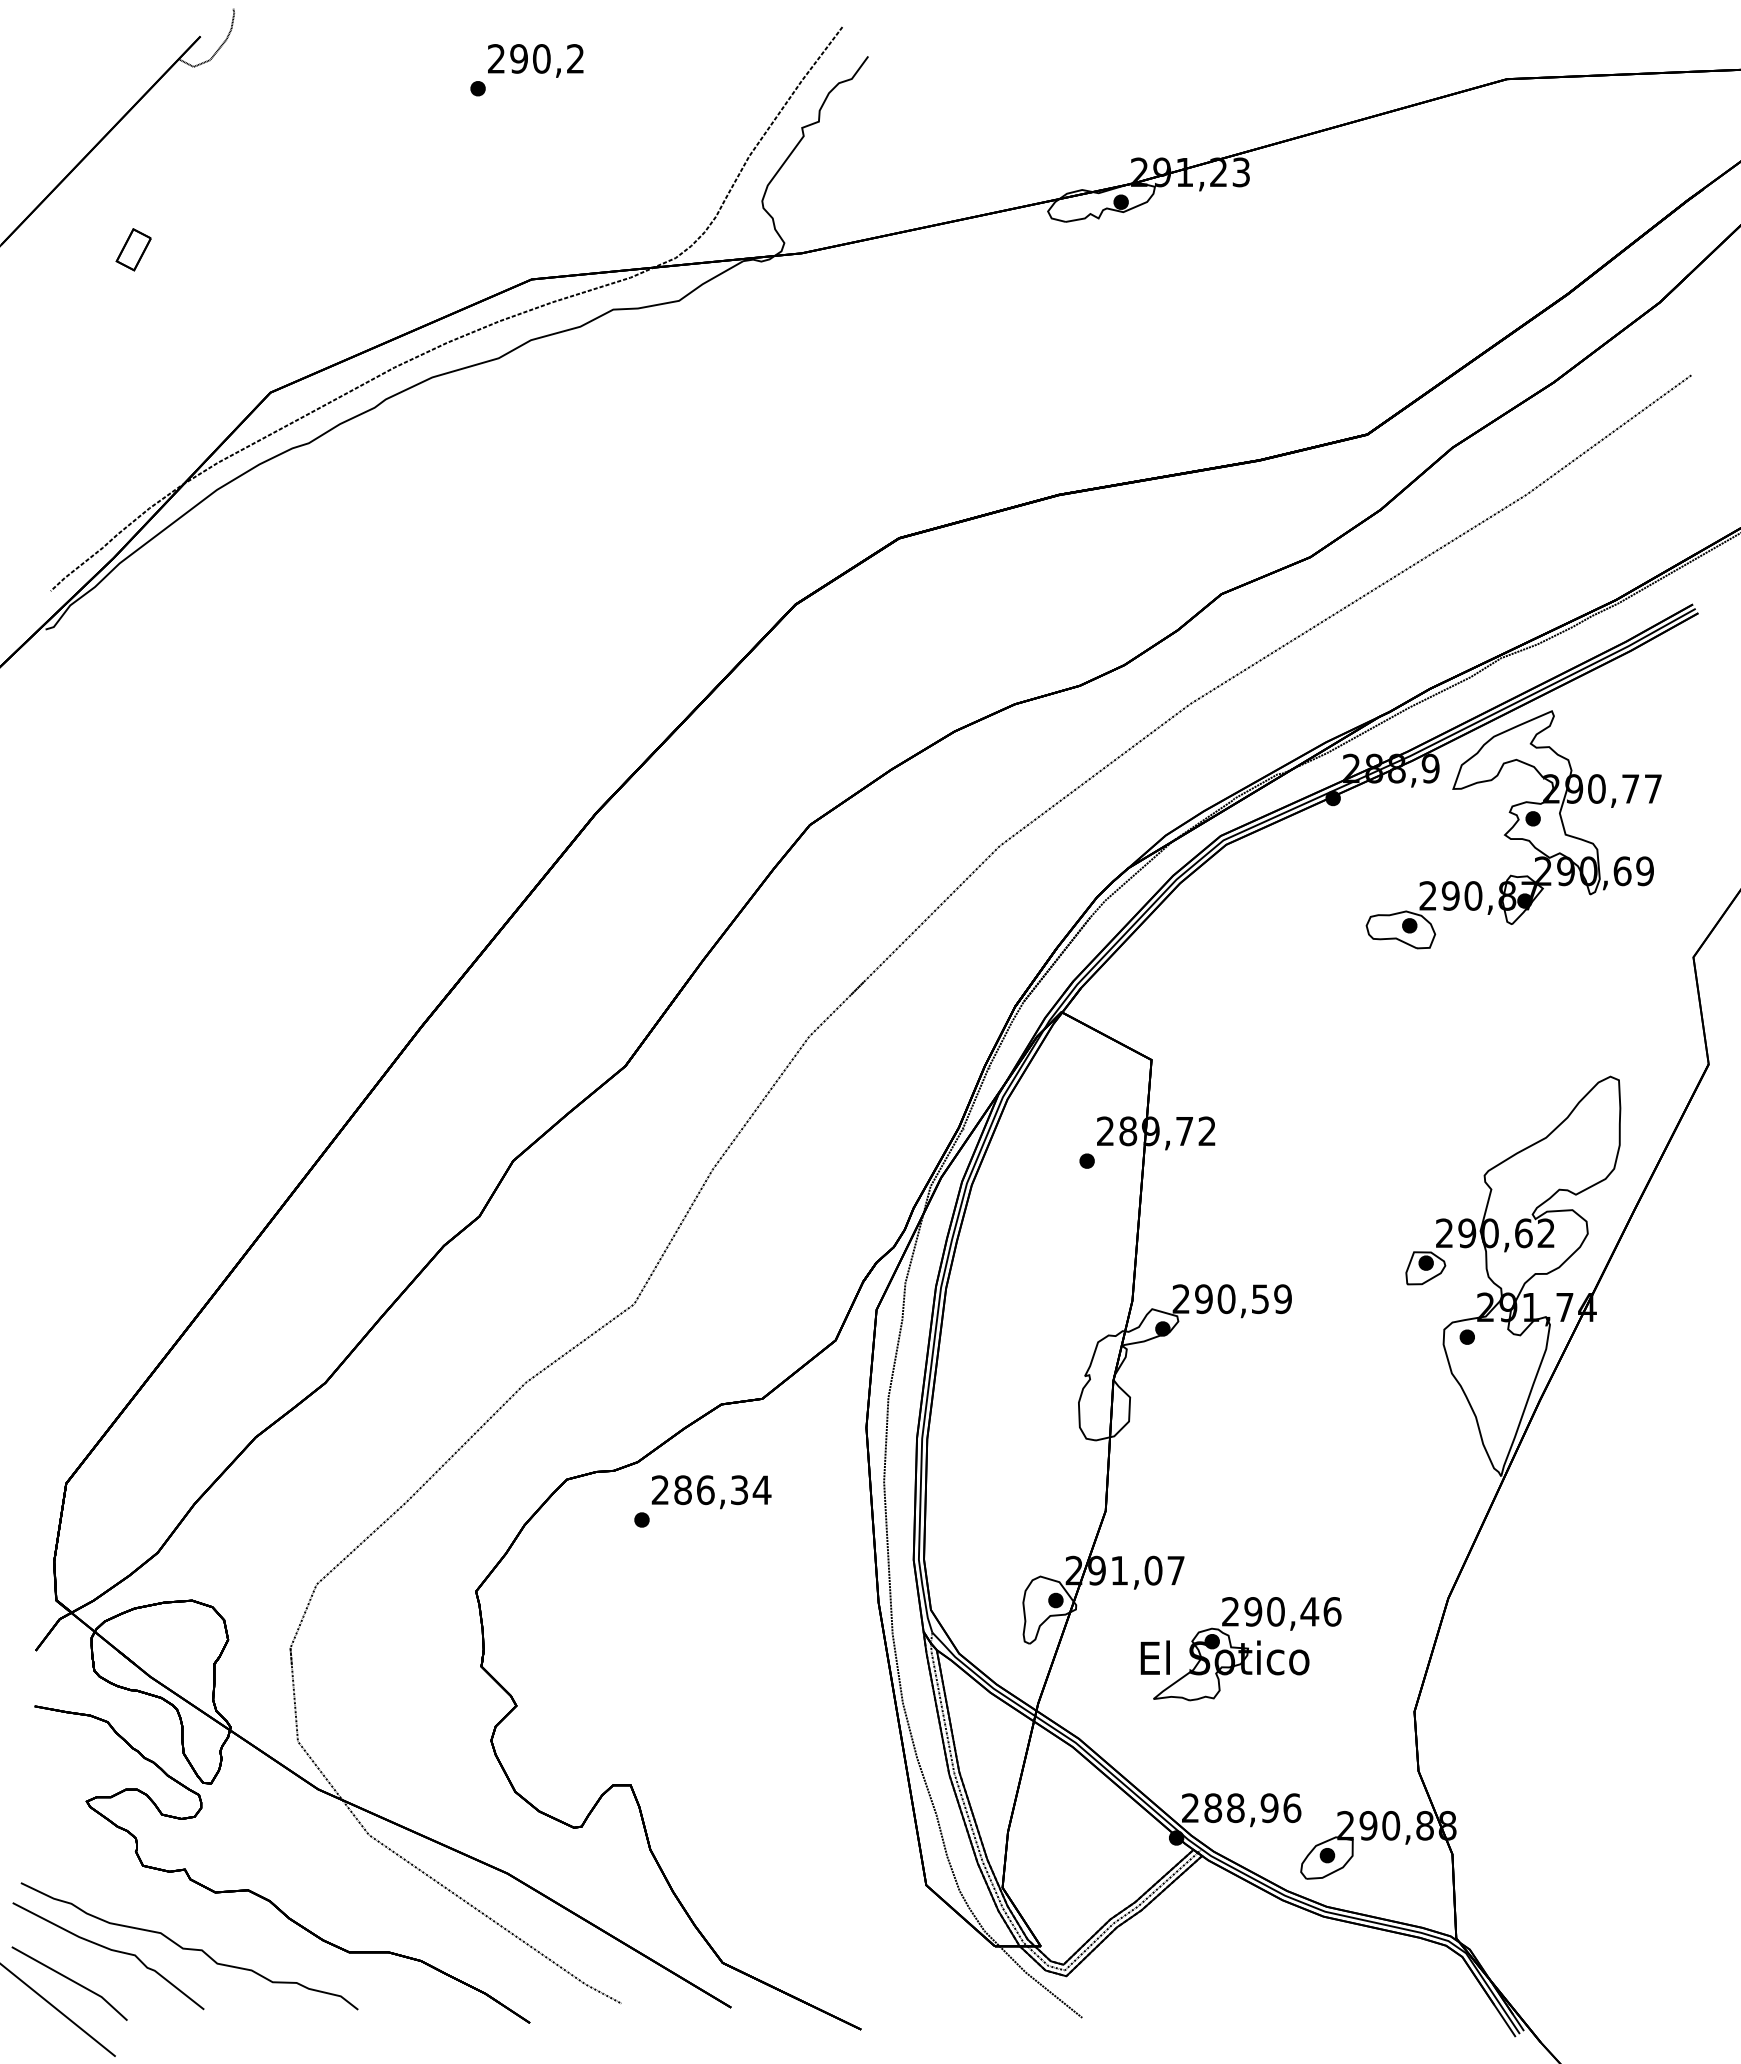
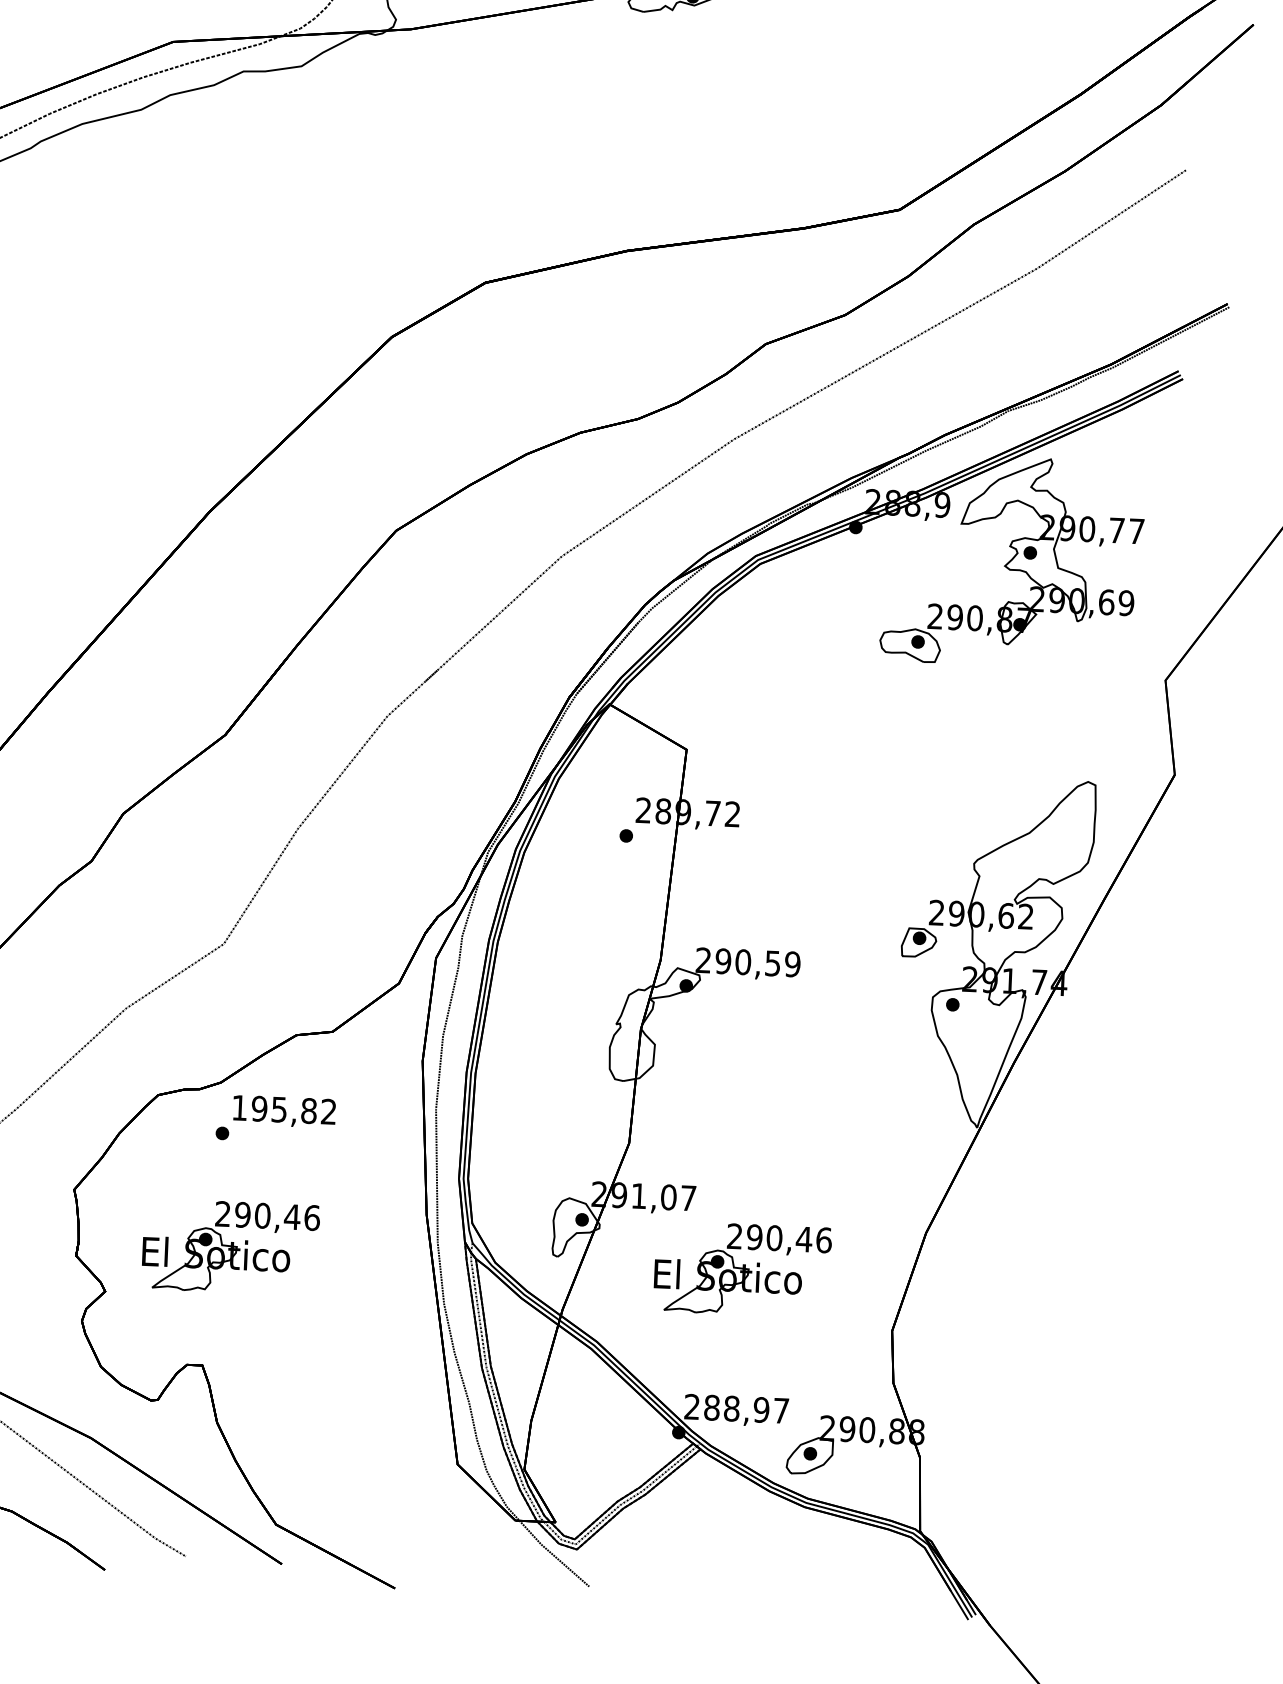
text: (711, 1490) -> (284, 1110), 286,34 -> 195,82
part: (656, 1649) -> (230, 1247), added
text: (1292, 1808) -> (781, 1411), 288,96 -> 288,97

